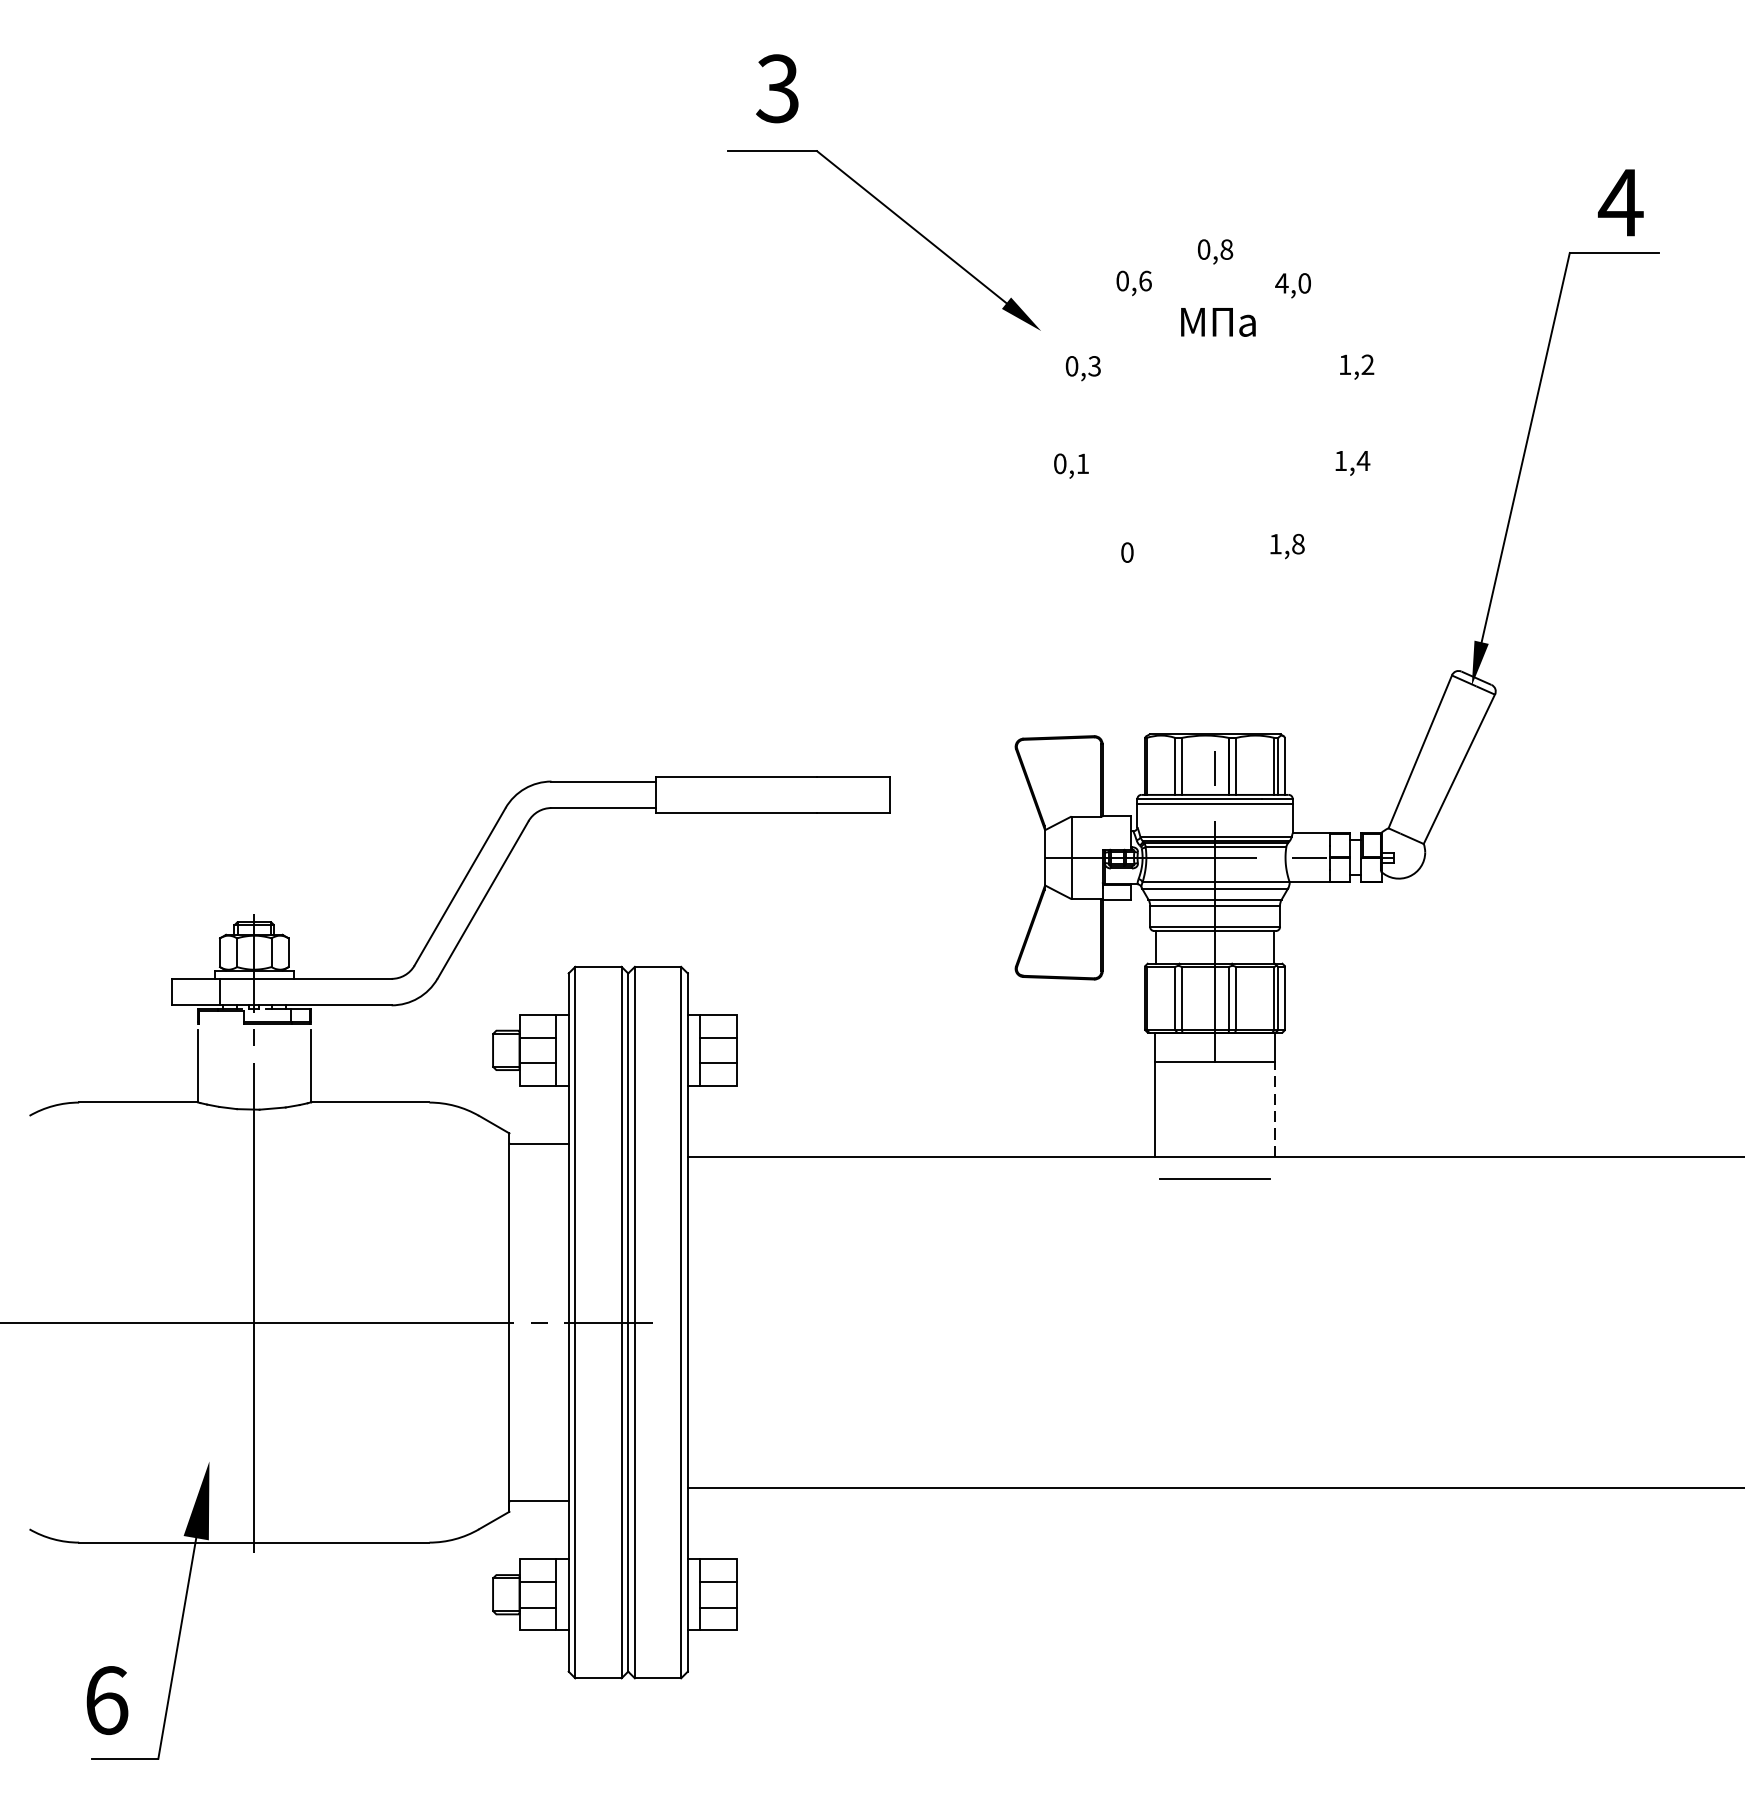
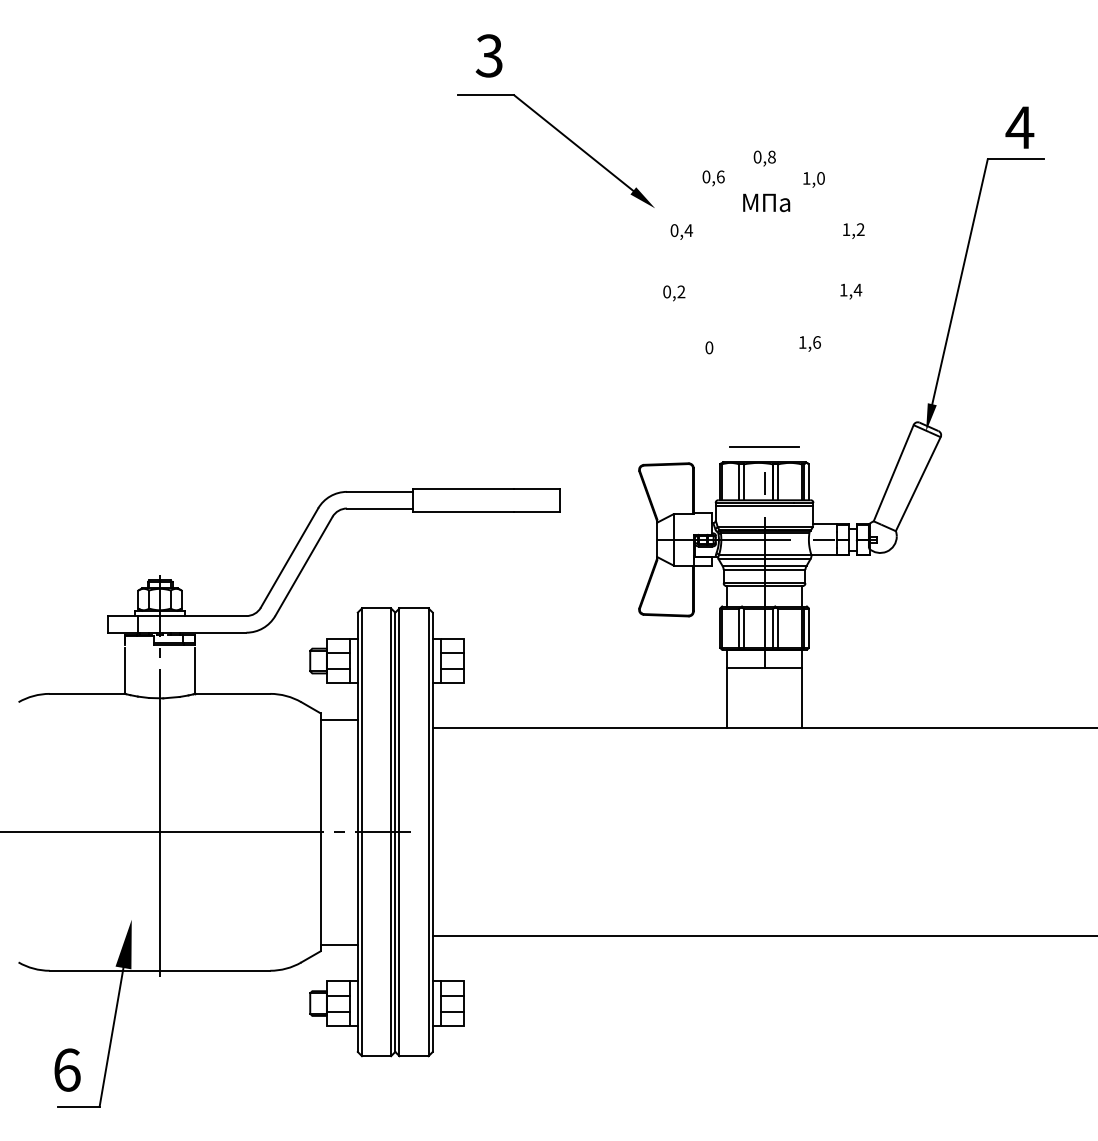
text: (1281, 283) -> (806, 178), 4,0 -> 1,0
text: (1094, 366) -> (688, 230), 0,3 -> 0,4
text: (1083, 463) -> (681, 291), 0,1 -> 0,2
text: (1297, 544) -> (816, 342), 1,8 -> 1,6
line: (1275, 1109) -> (802, 698), dashed -> solid
line: (1214, 1178) -> (764, 446), moved

